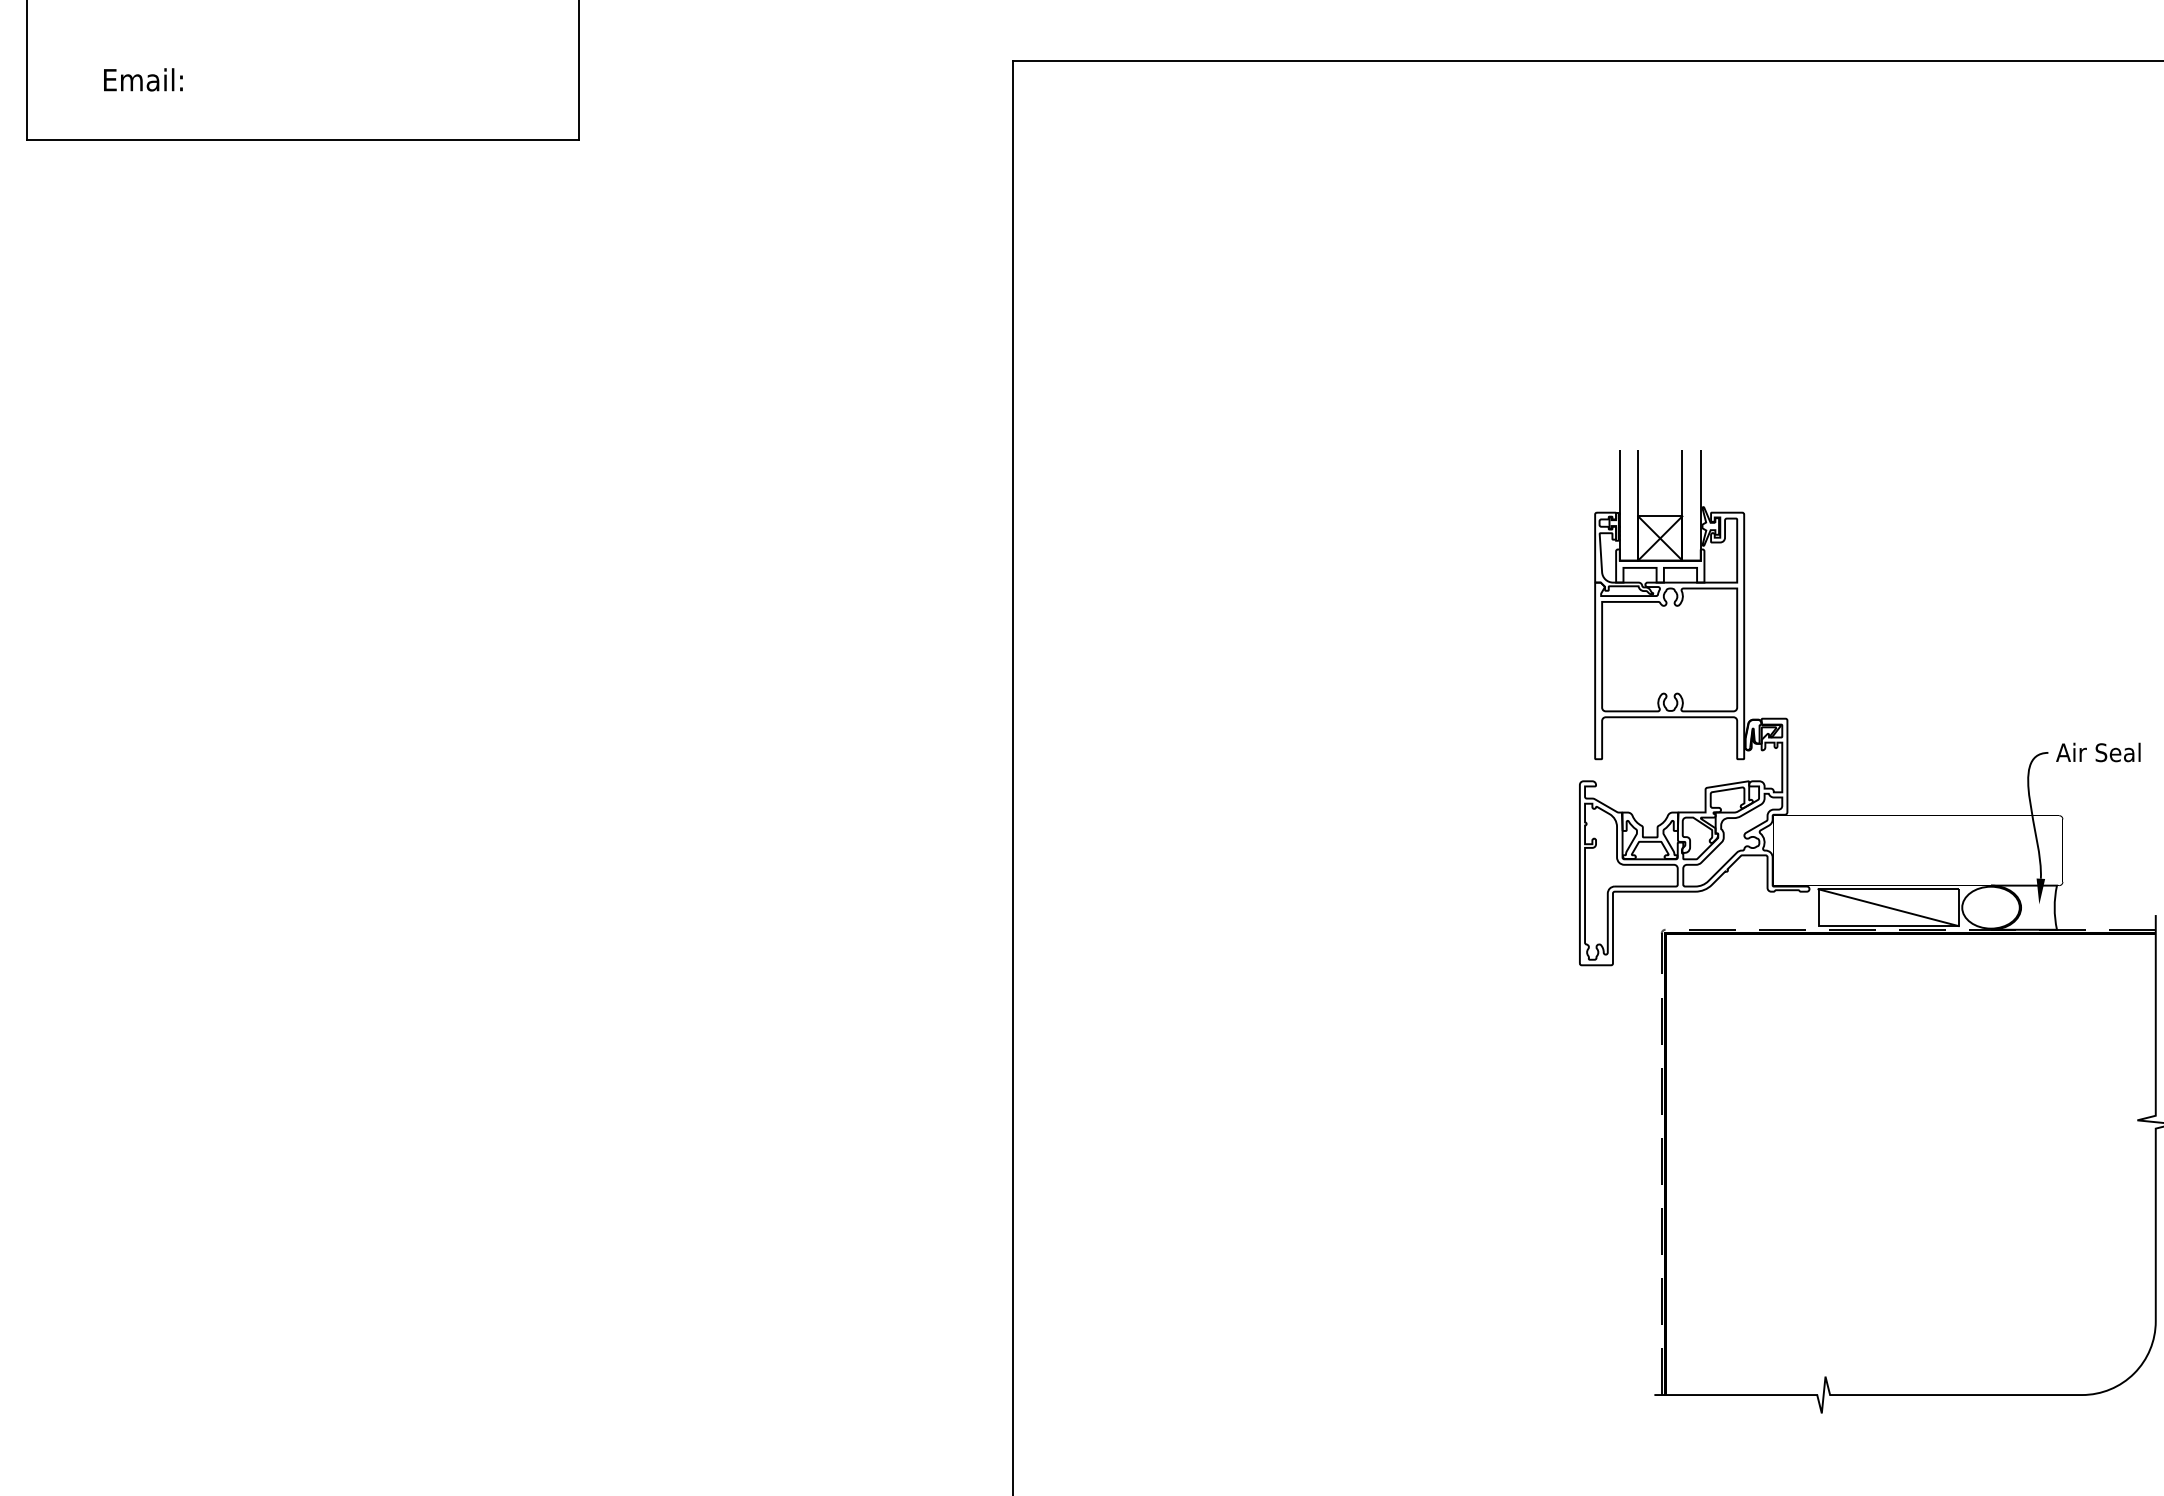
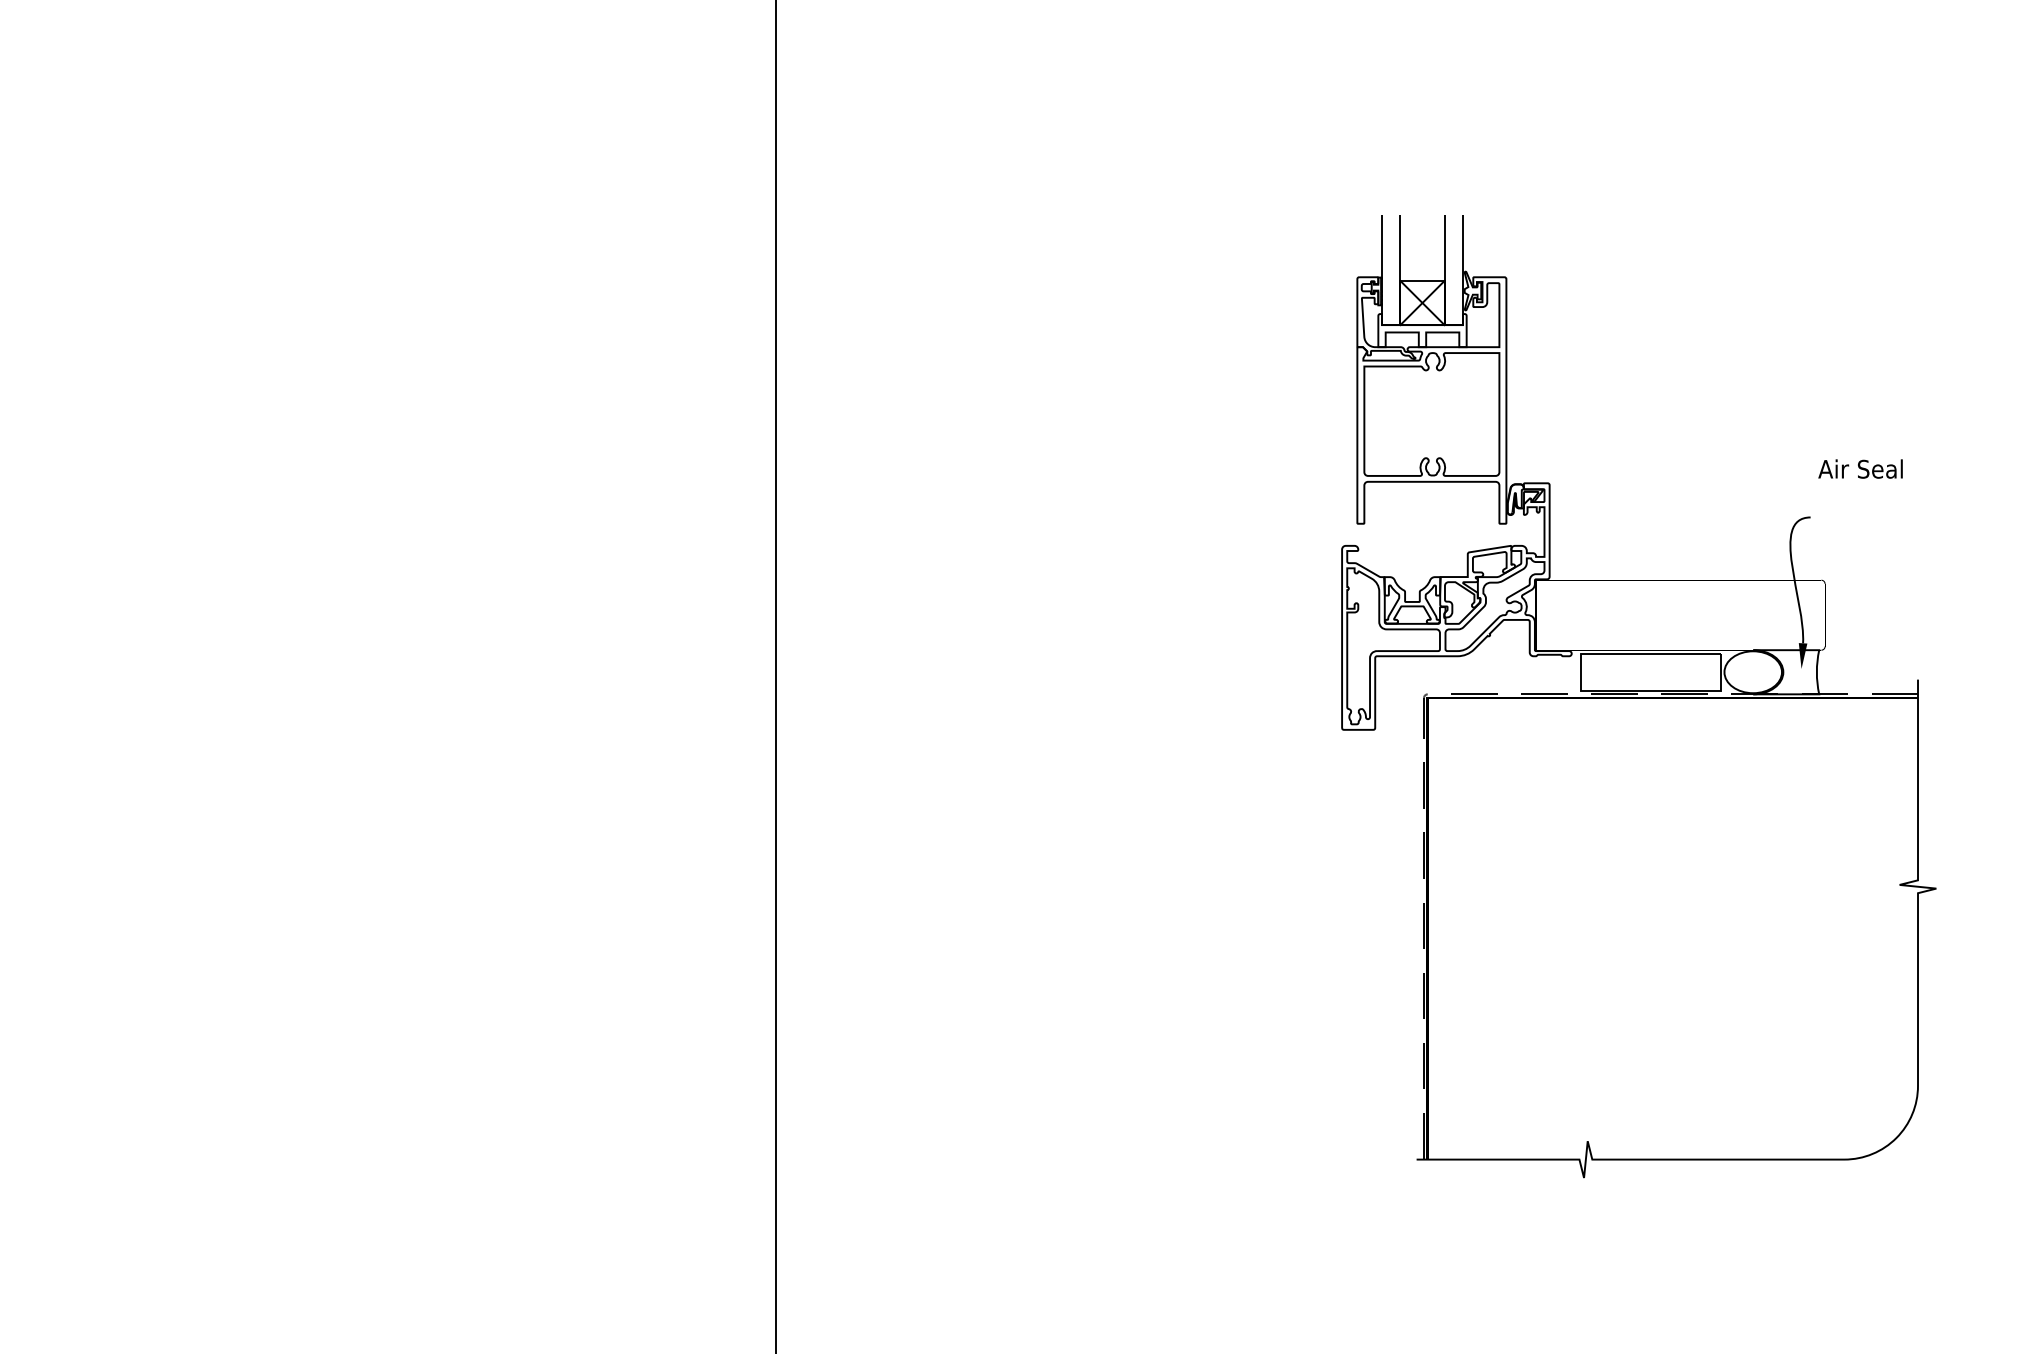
text: (2098, 752) -> (1860, 469), moved
line: (1888, 907) -> (1650, 672), removed

